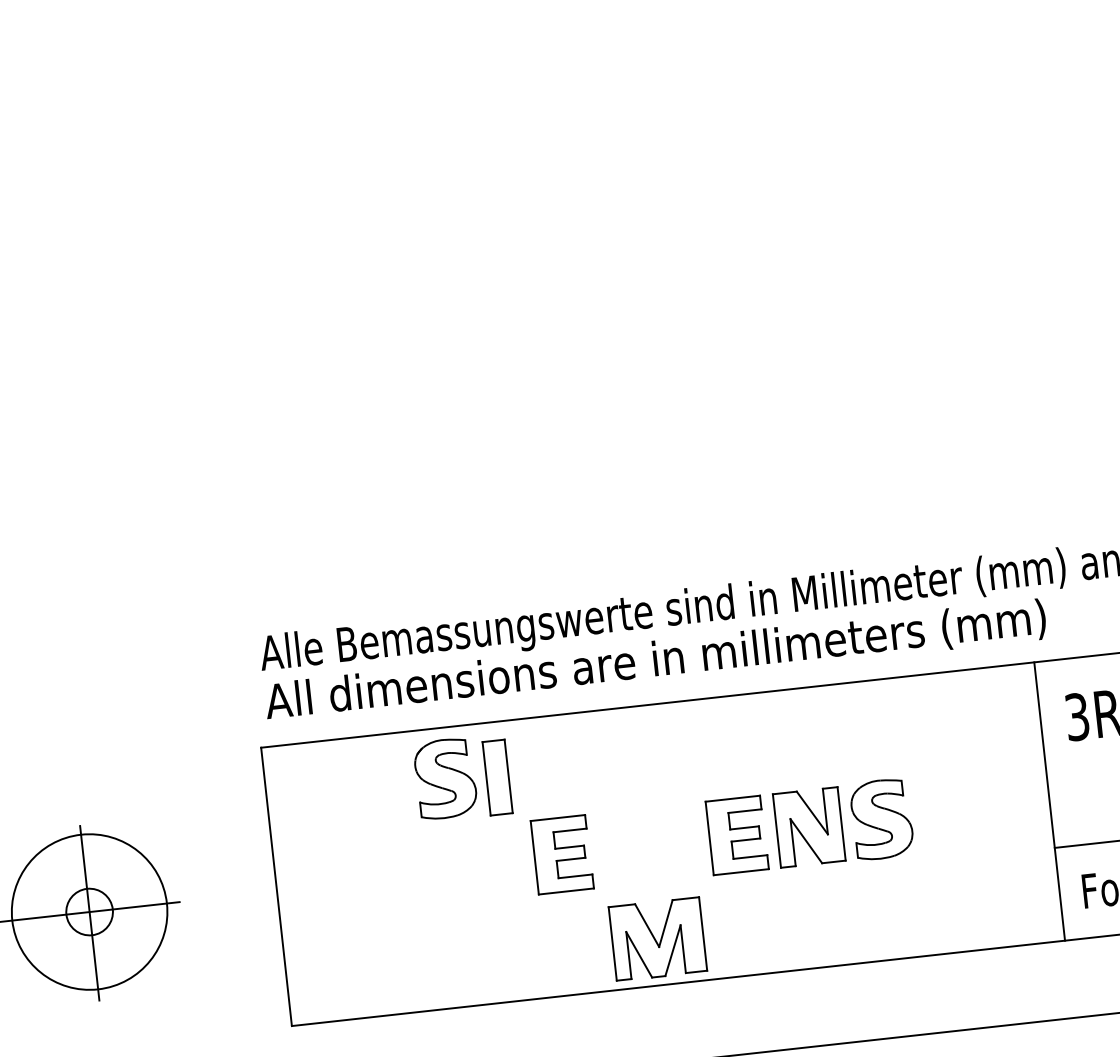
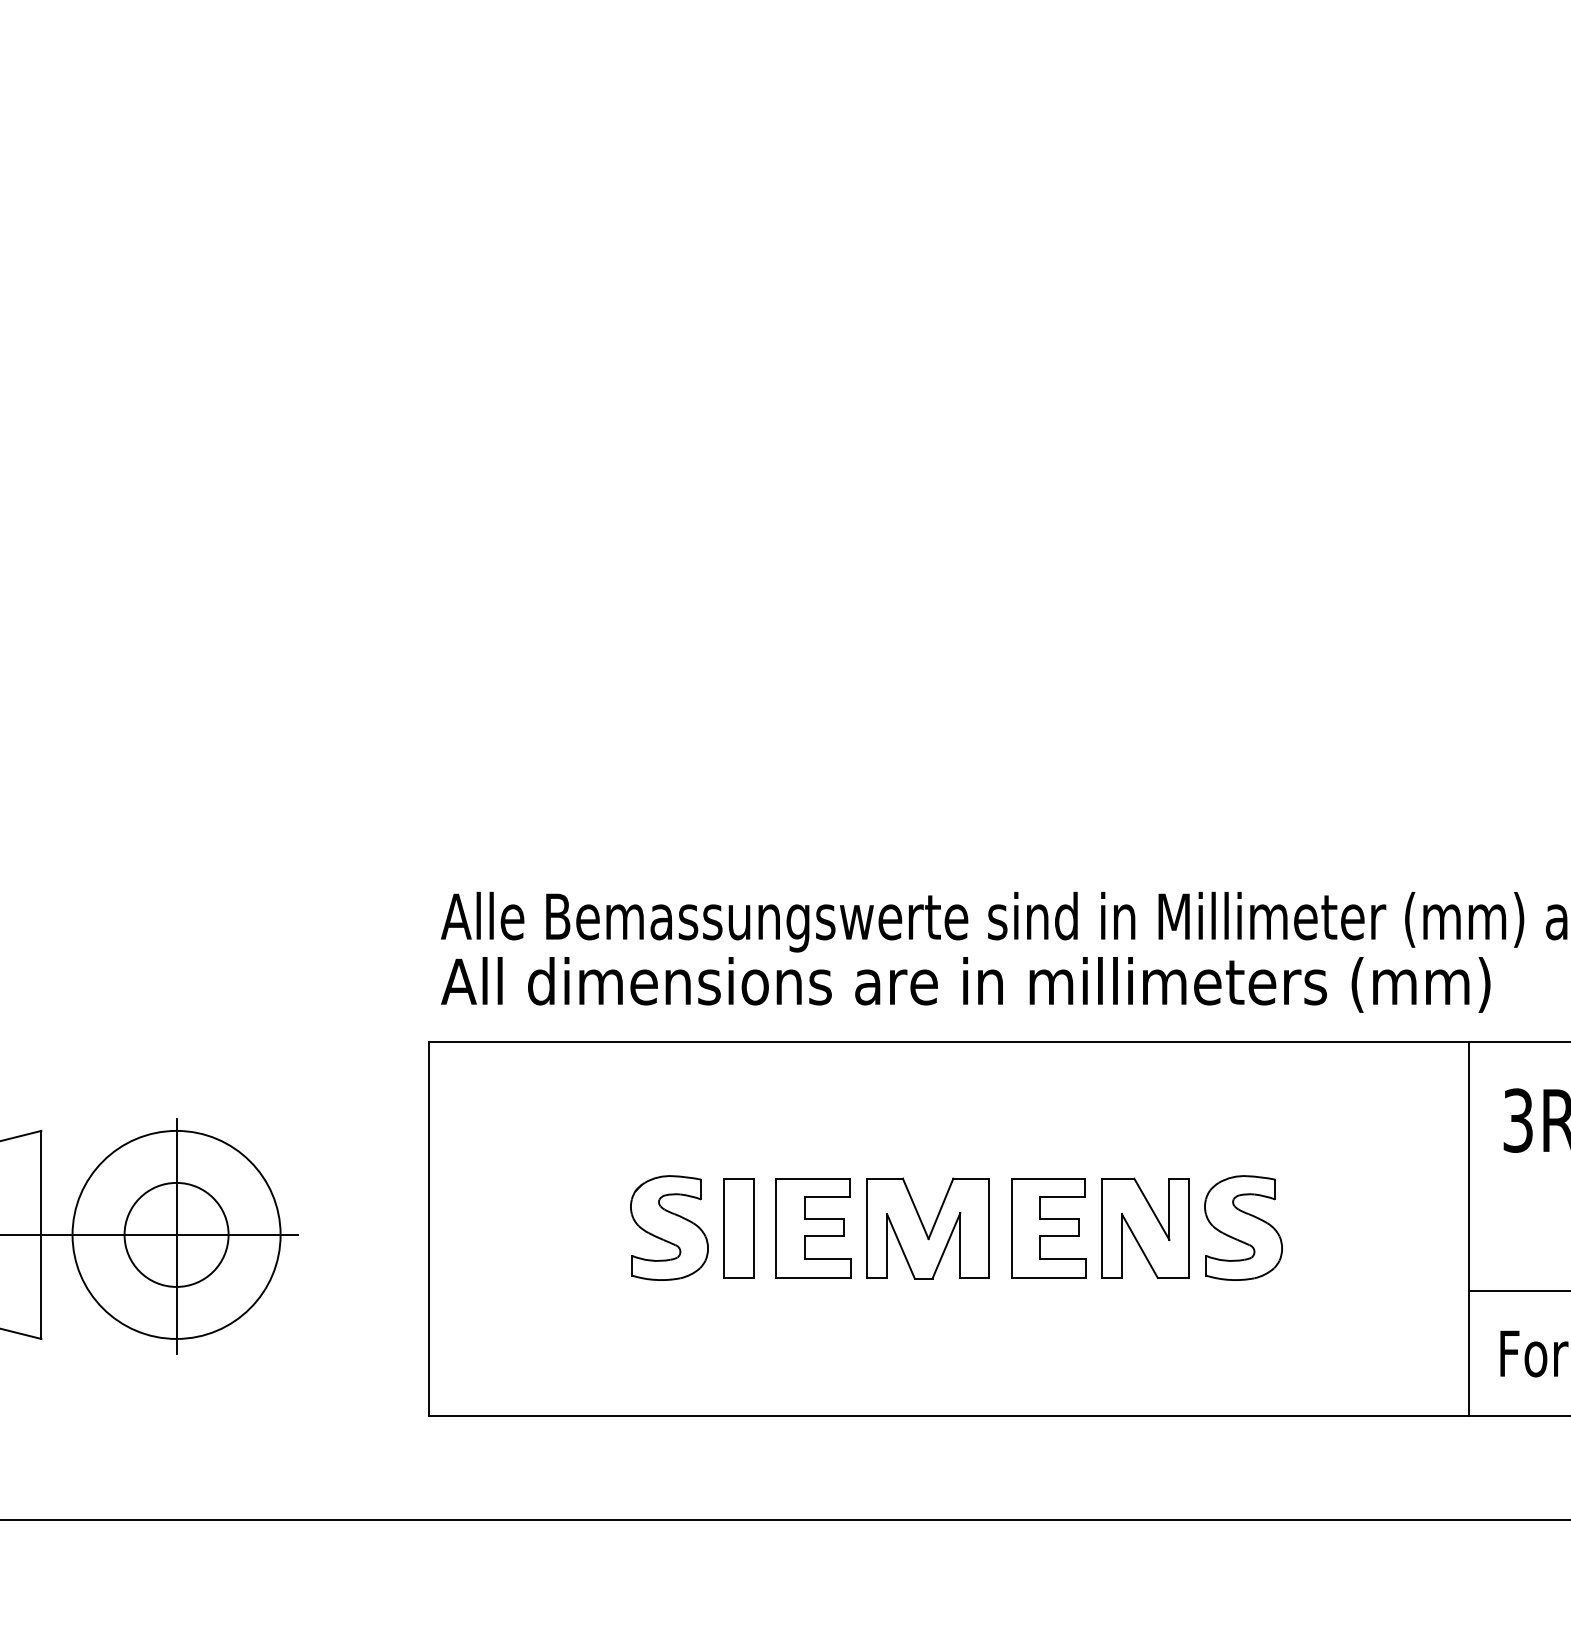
part: (497, 777) -> (738, 1228), moved
part: (445, 778) -> (669, 1227), moved
circle: (89, 911) -> (176, 1234), size x1.67
part: (657, 939) -> (927, 1228), moved

